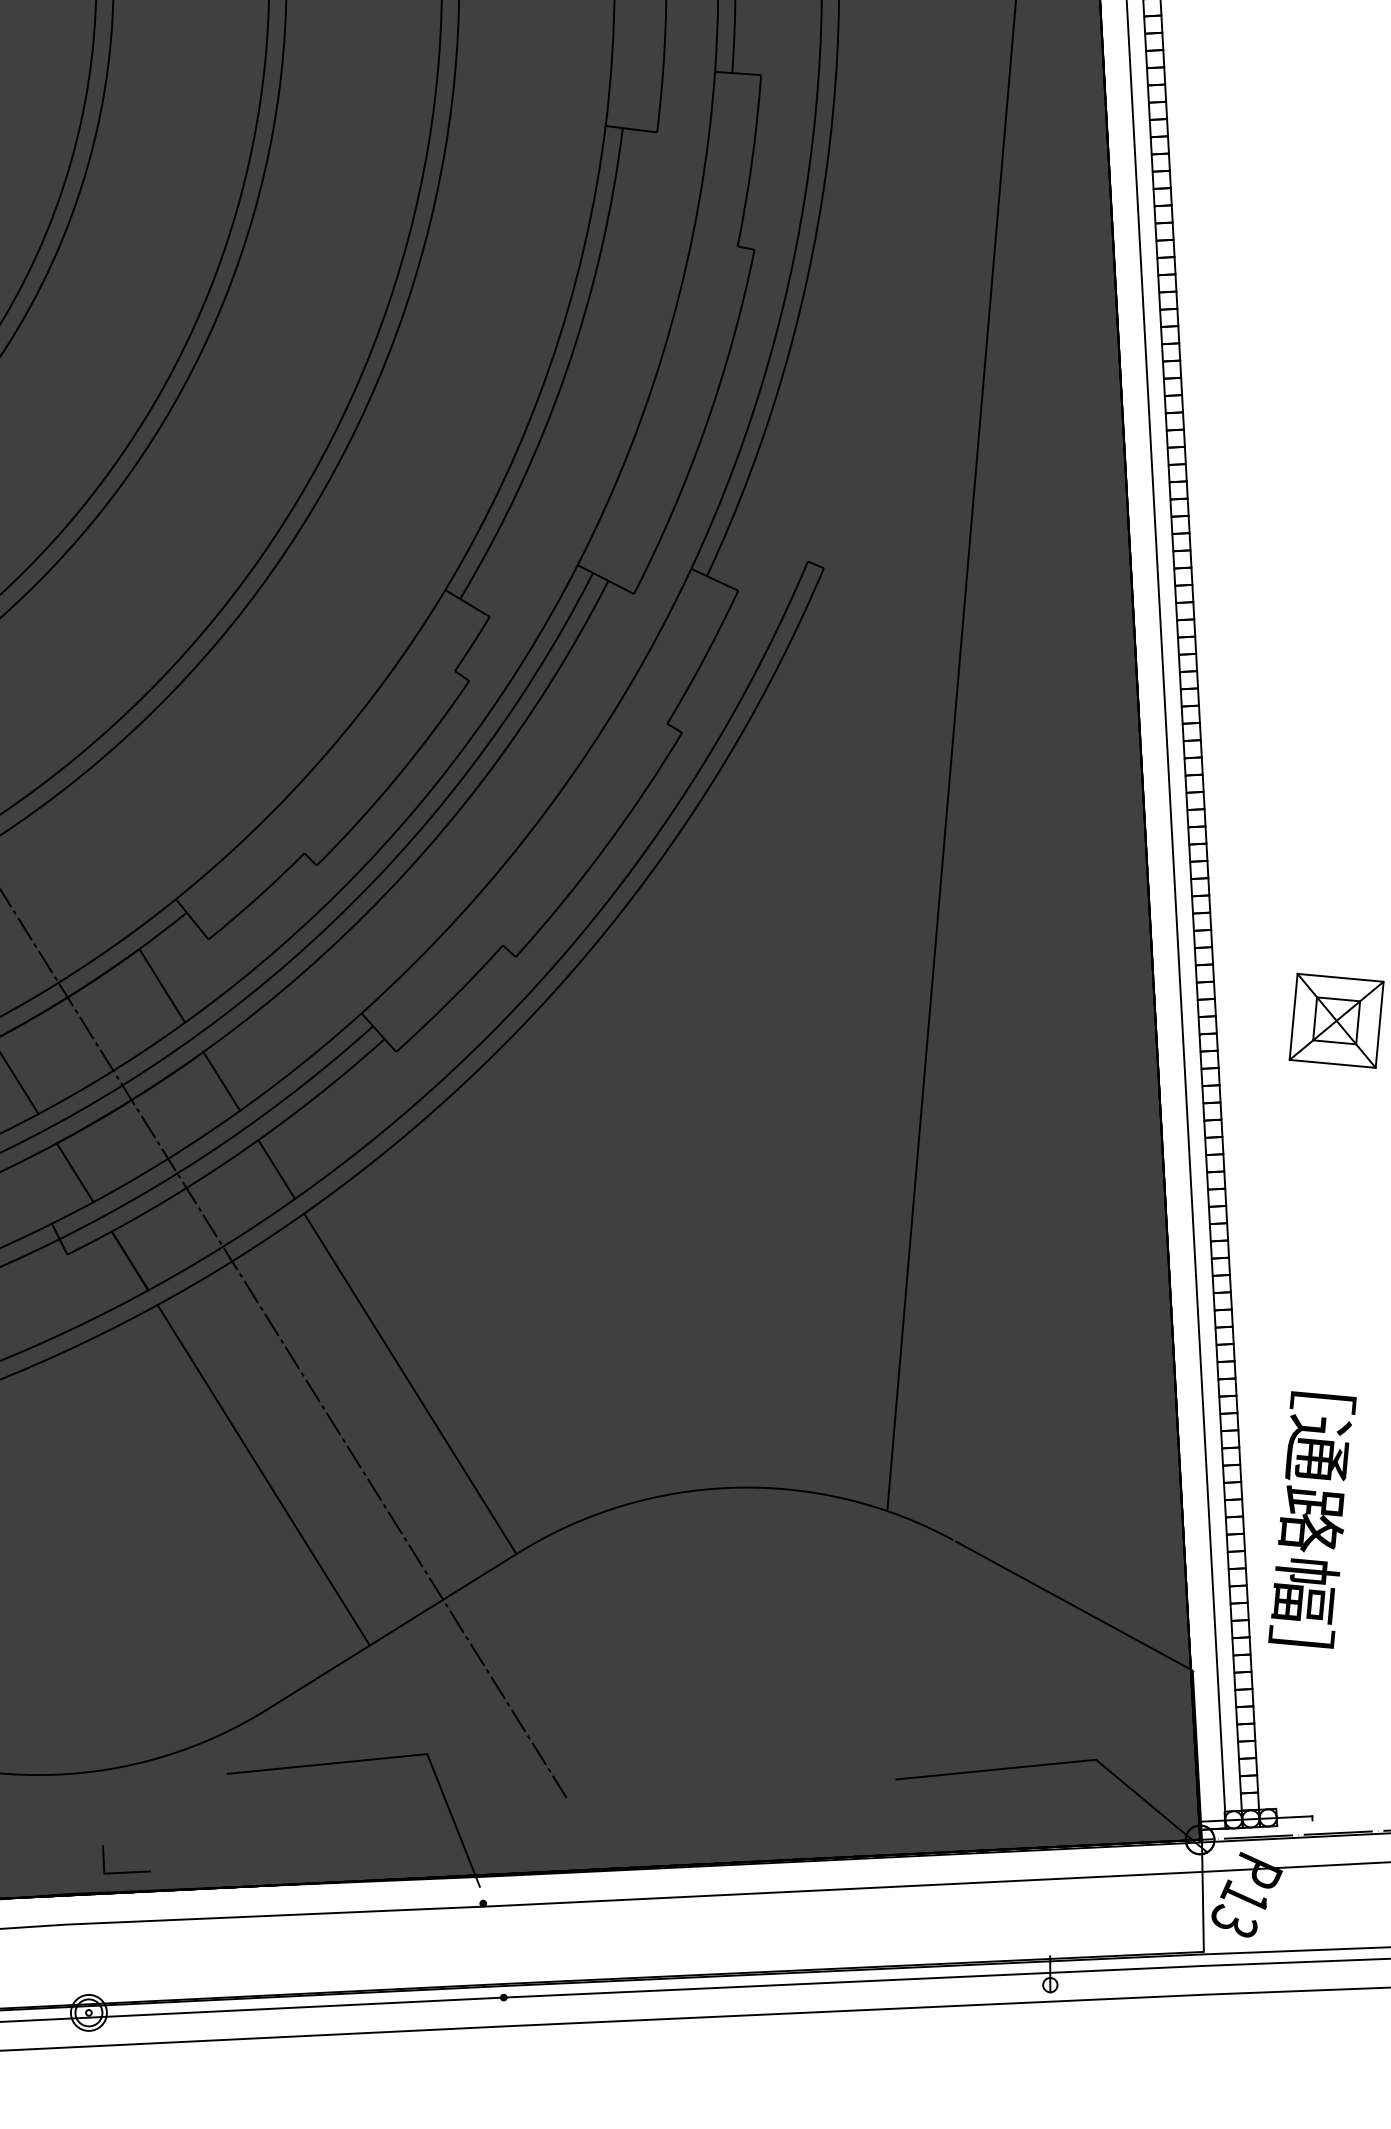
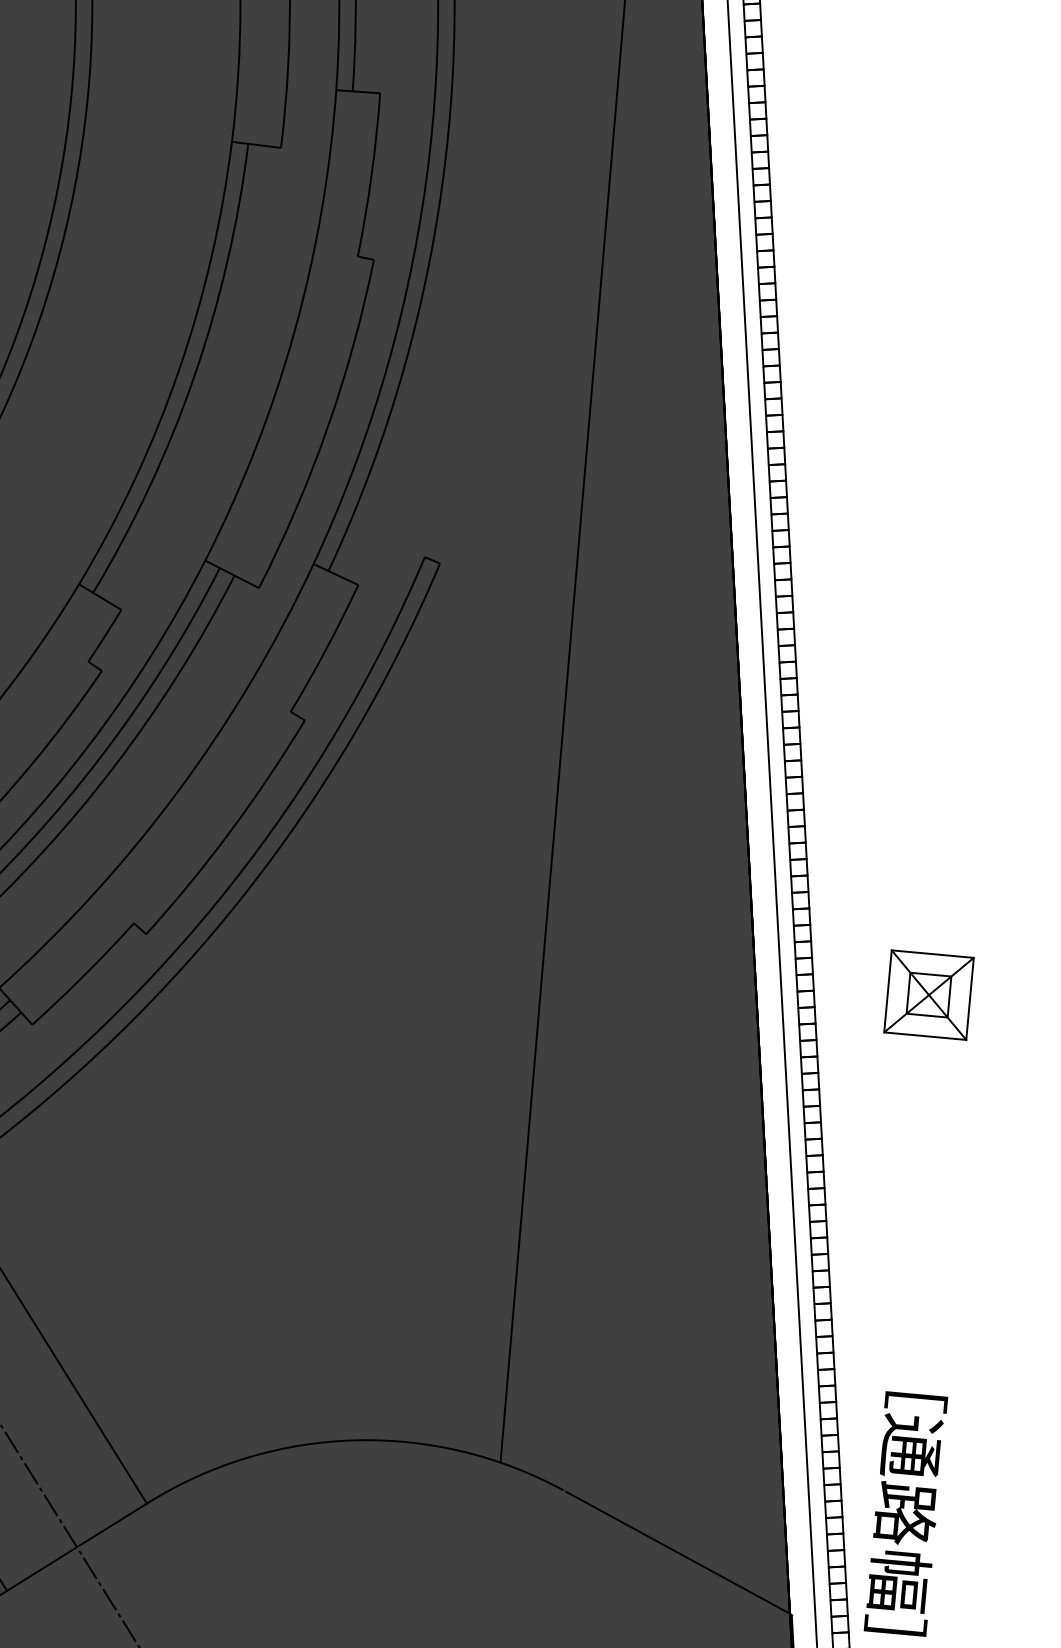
text: (1312, 1519) -> (905, 1513), moved

